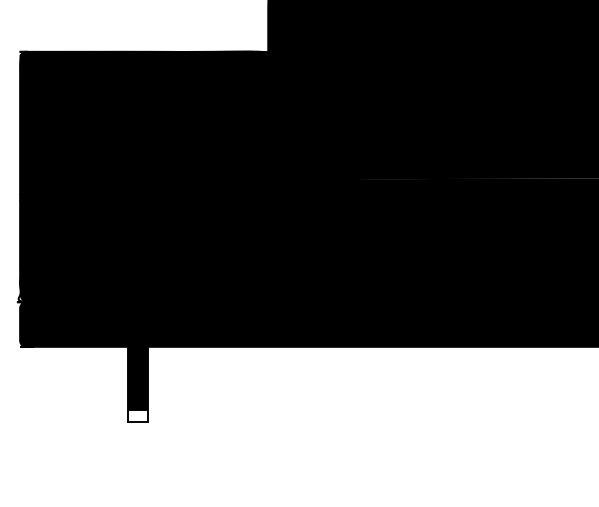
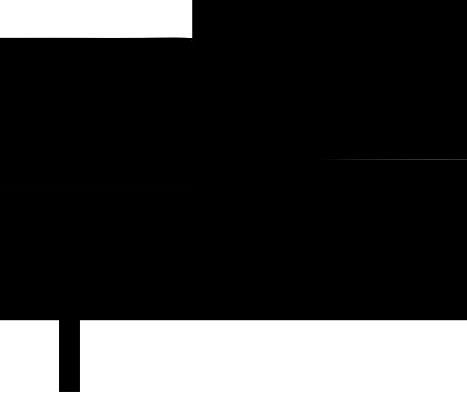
fill: (137, 416) -> (68, 385), added

